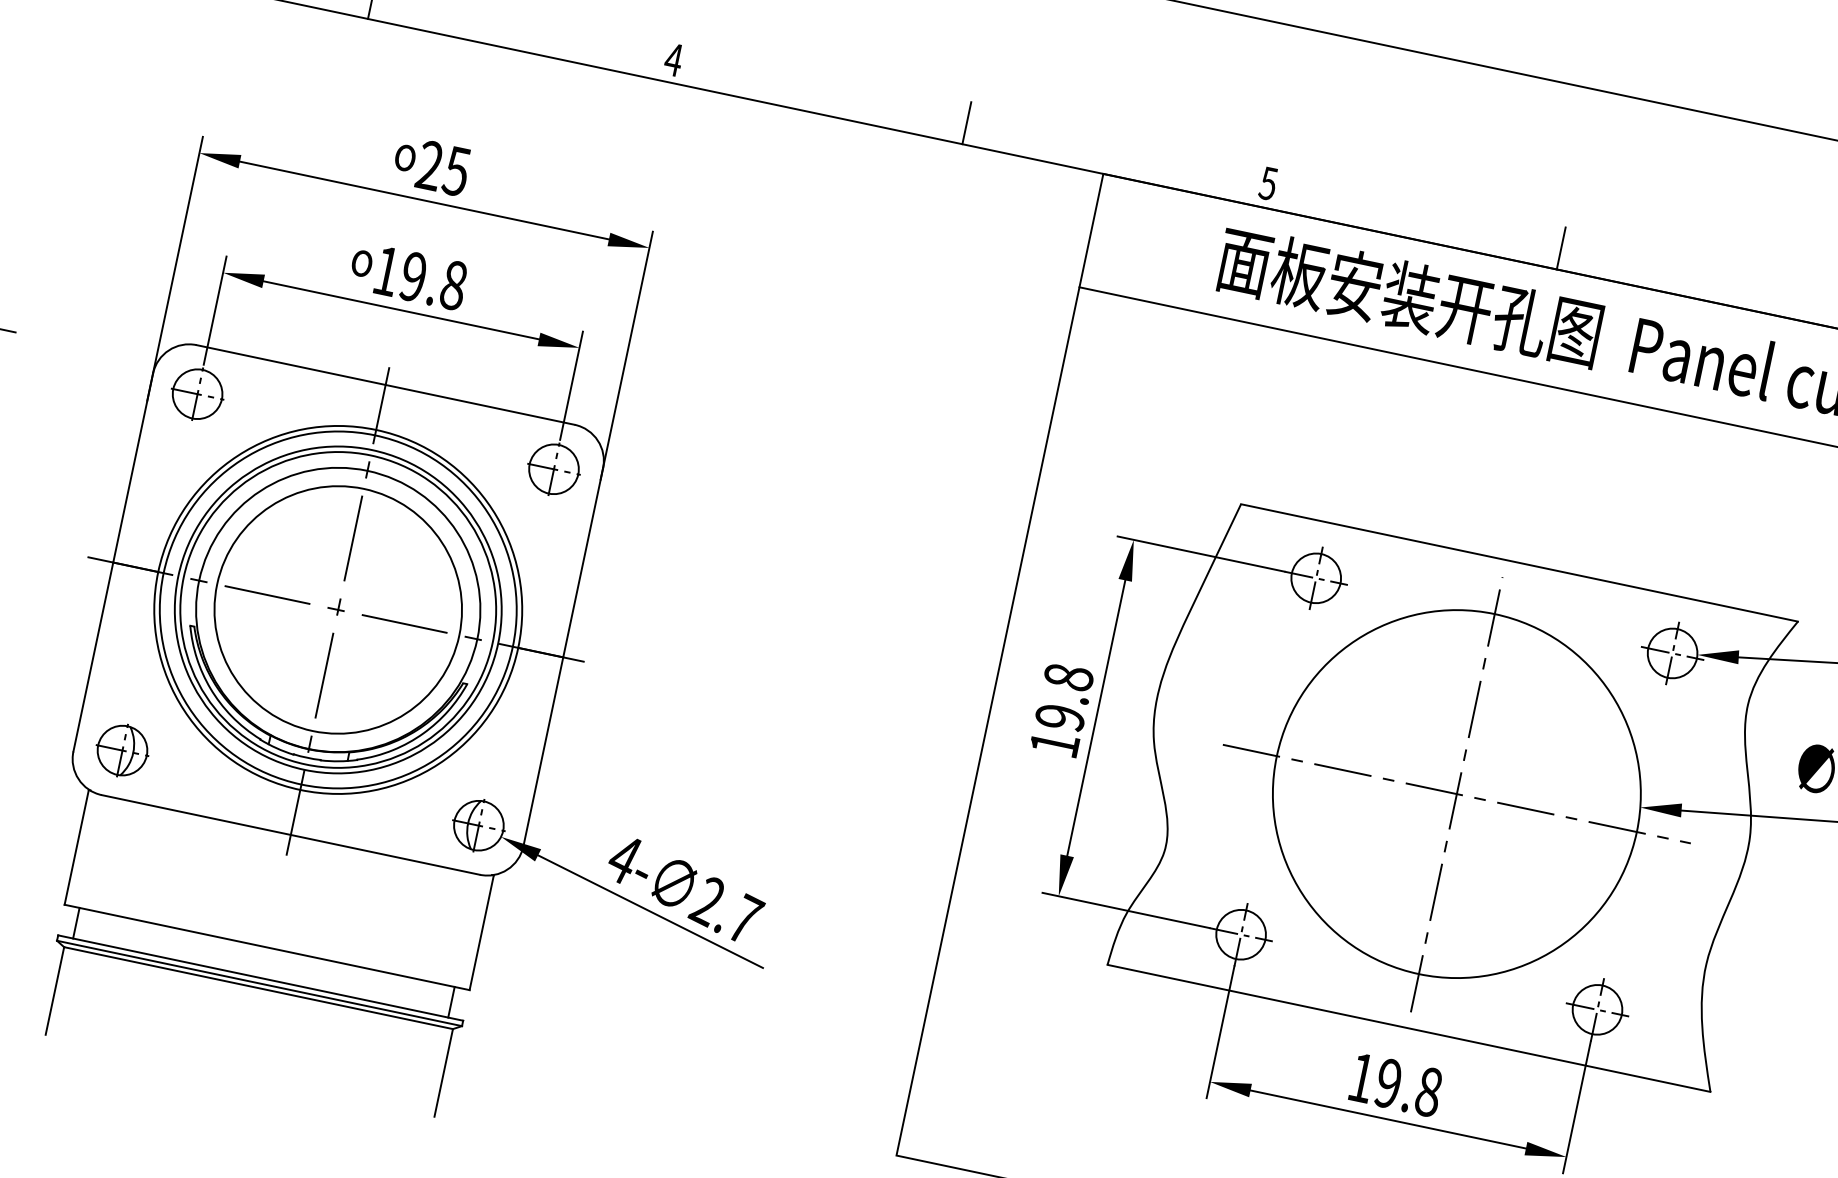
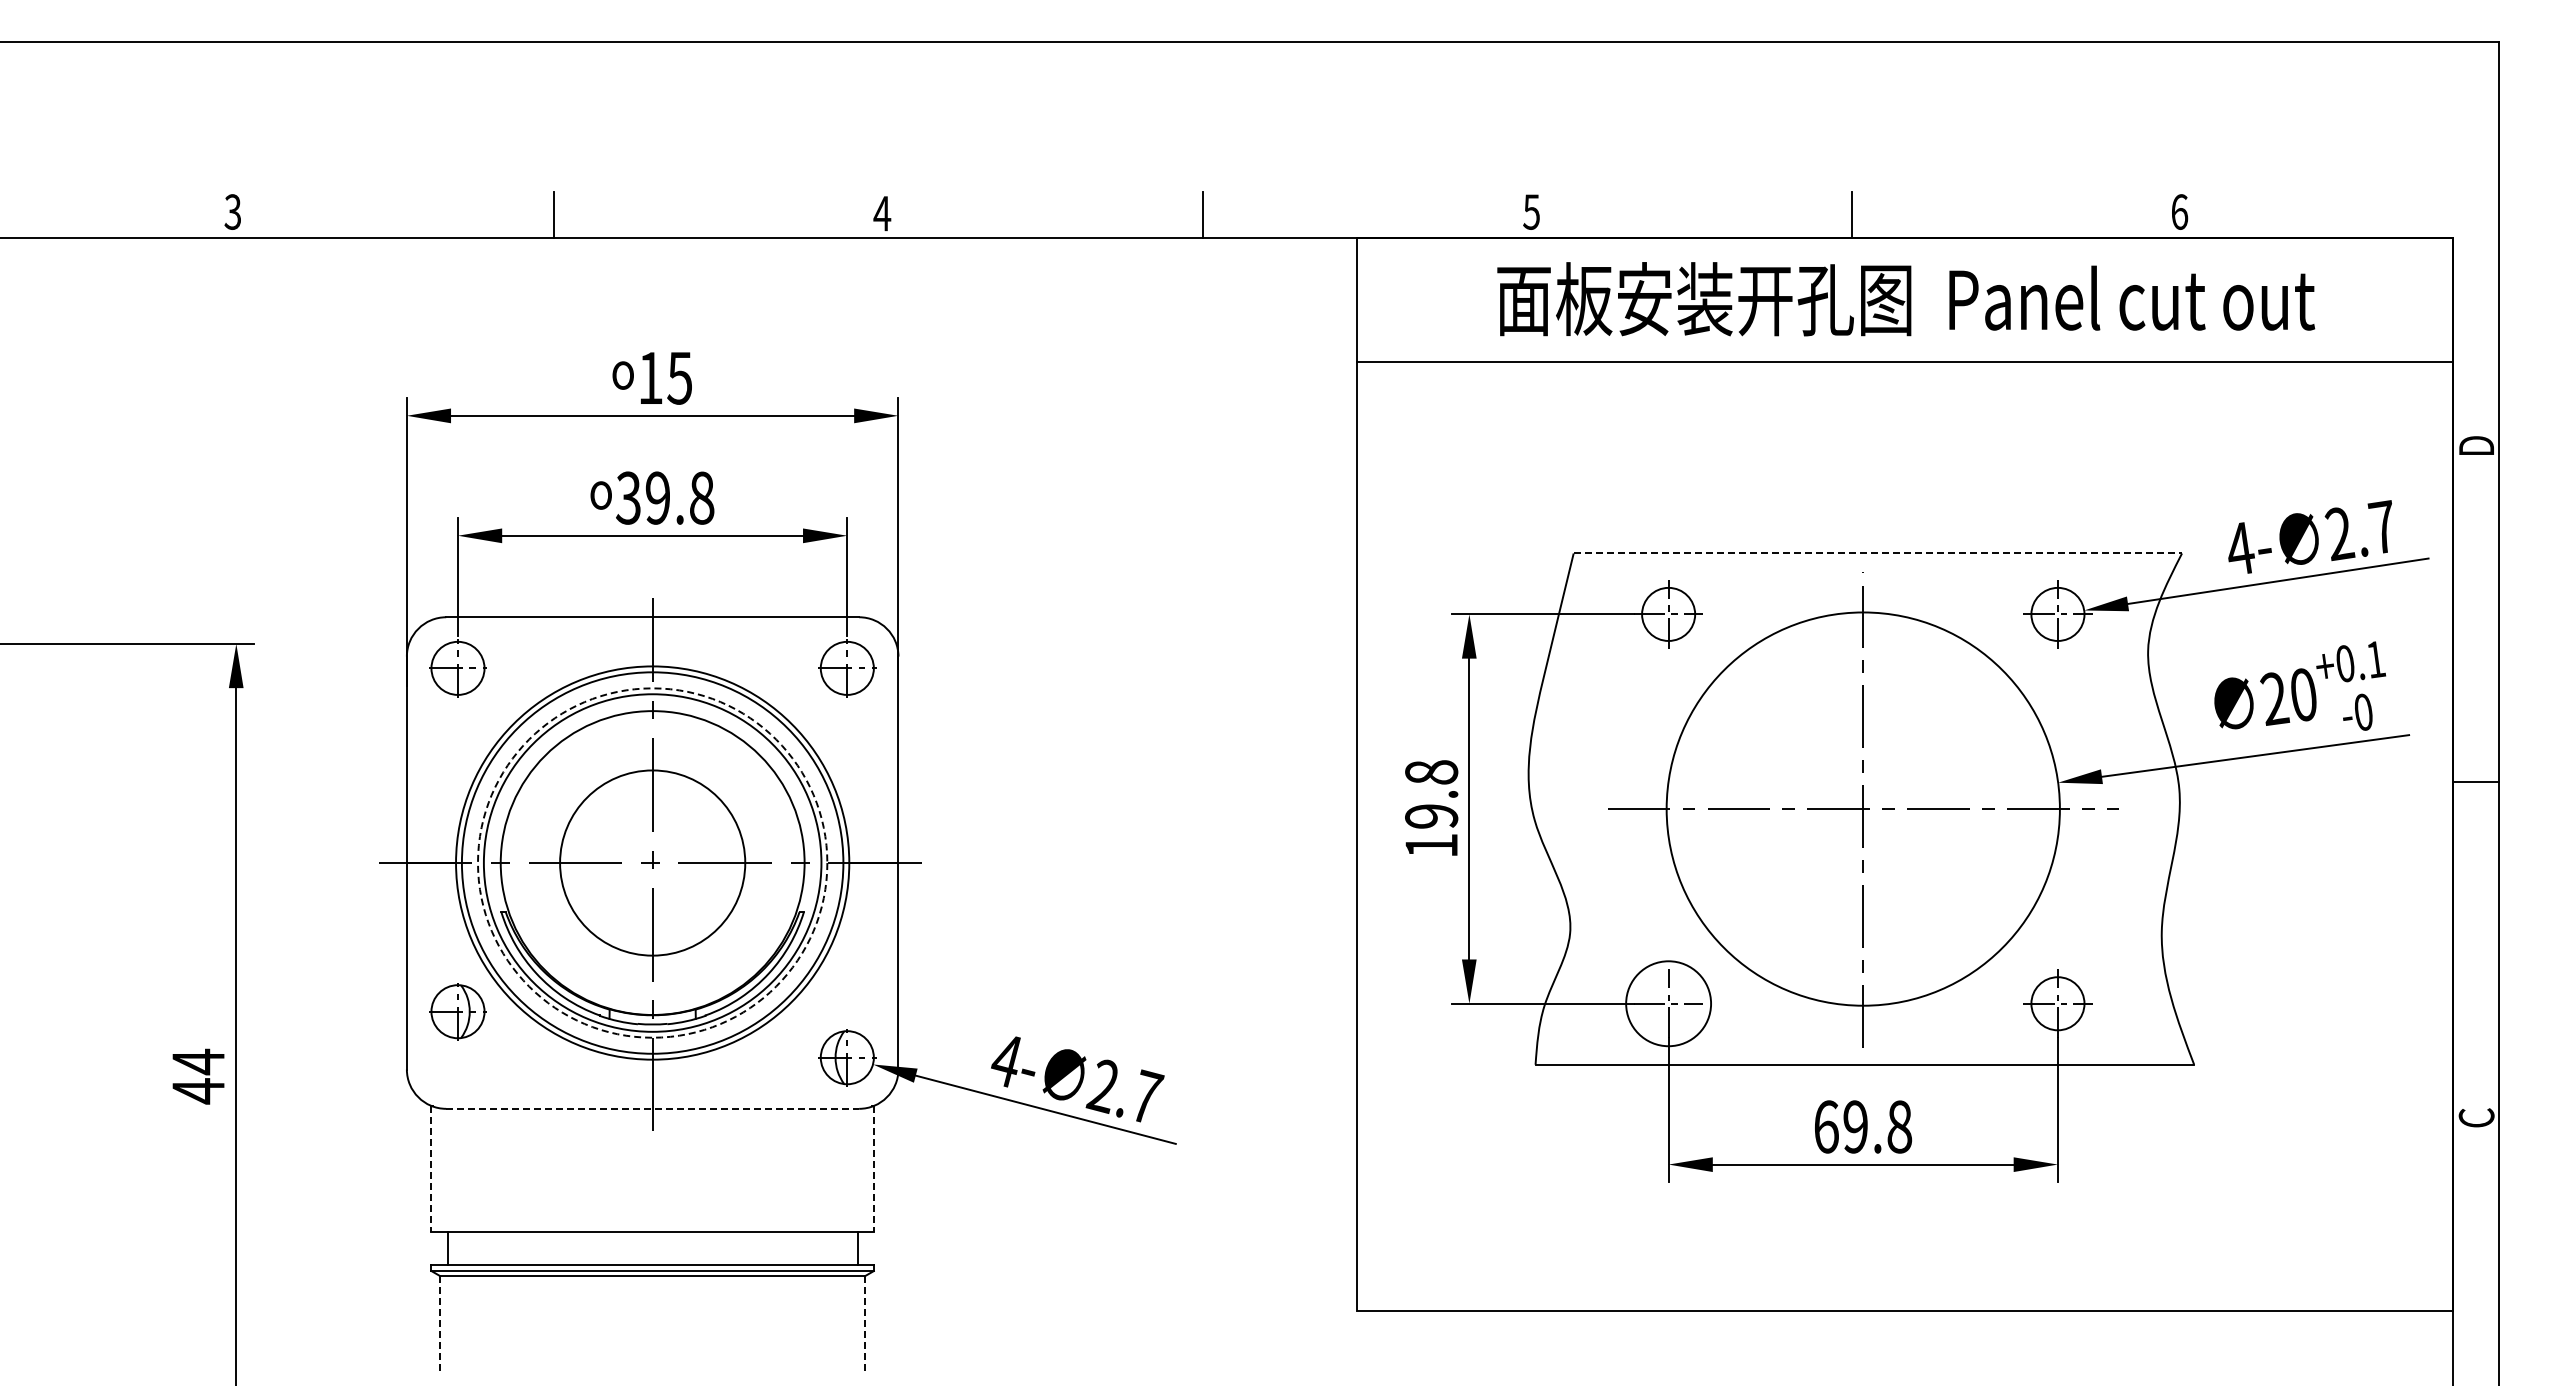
text: (429, 165) -> (650, 377), 25 -> 15
text: (386, 270) -> (628, 497), 19.8 -> 39.8
line: (1520, 563) -> (1878, 553), solid -> dashed
circle: (338, 609) -> (652, 862), size x0.7
circle: (338, 609) -> (652, 862), solid -> dashed
part: (122, 750) -> (457, 1011), moved
line: (291, 834) -> (653, 1108), solid -> dashed
line: (76, 847) -> (431, 1169), solid -> dashed
line: (481, 933) -> (873, 1169), solid -> dashed
circle: (1241, 934) -> (1668, 1003), size x1.6
line: (55, 991) -> (440, 1324), solid -> dashed
line: (444, 1073) -> (865, 1324), solid -> dashed
text: (1361, 1077) -> (1826, 1126), 19.8 -> 69.8

